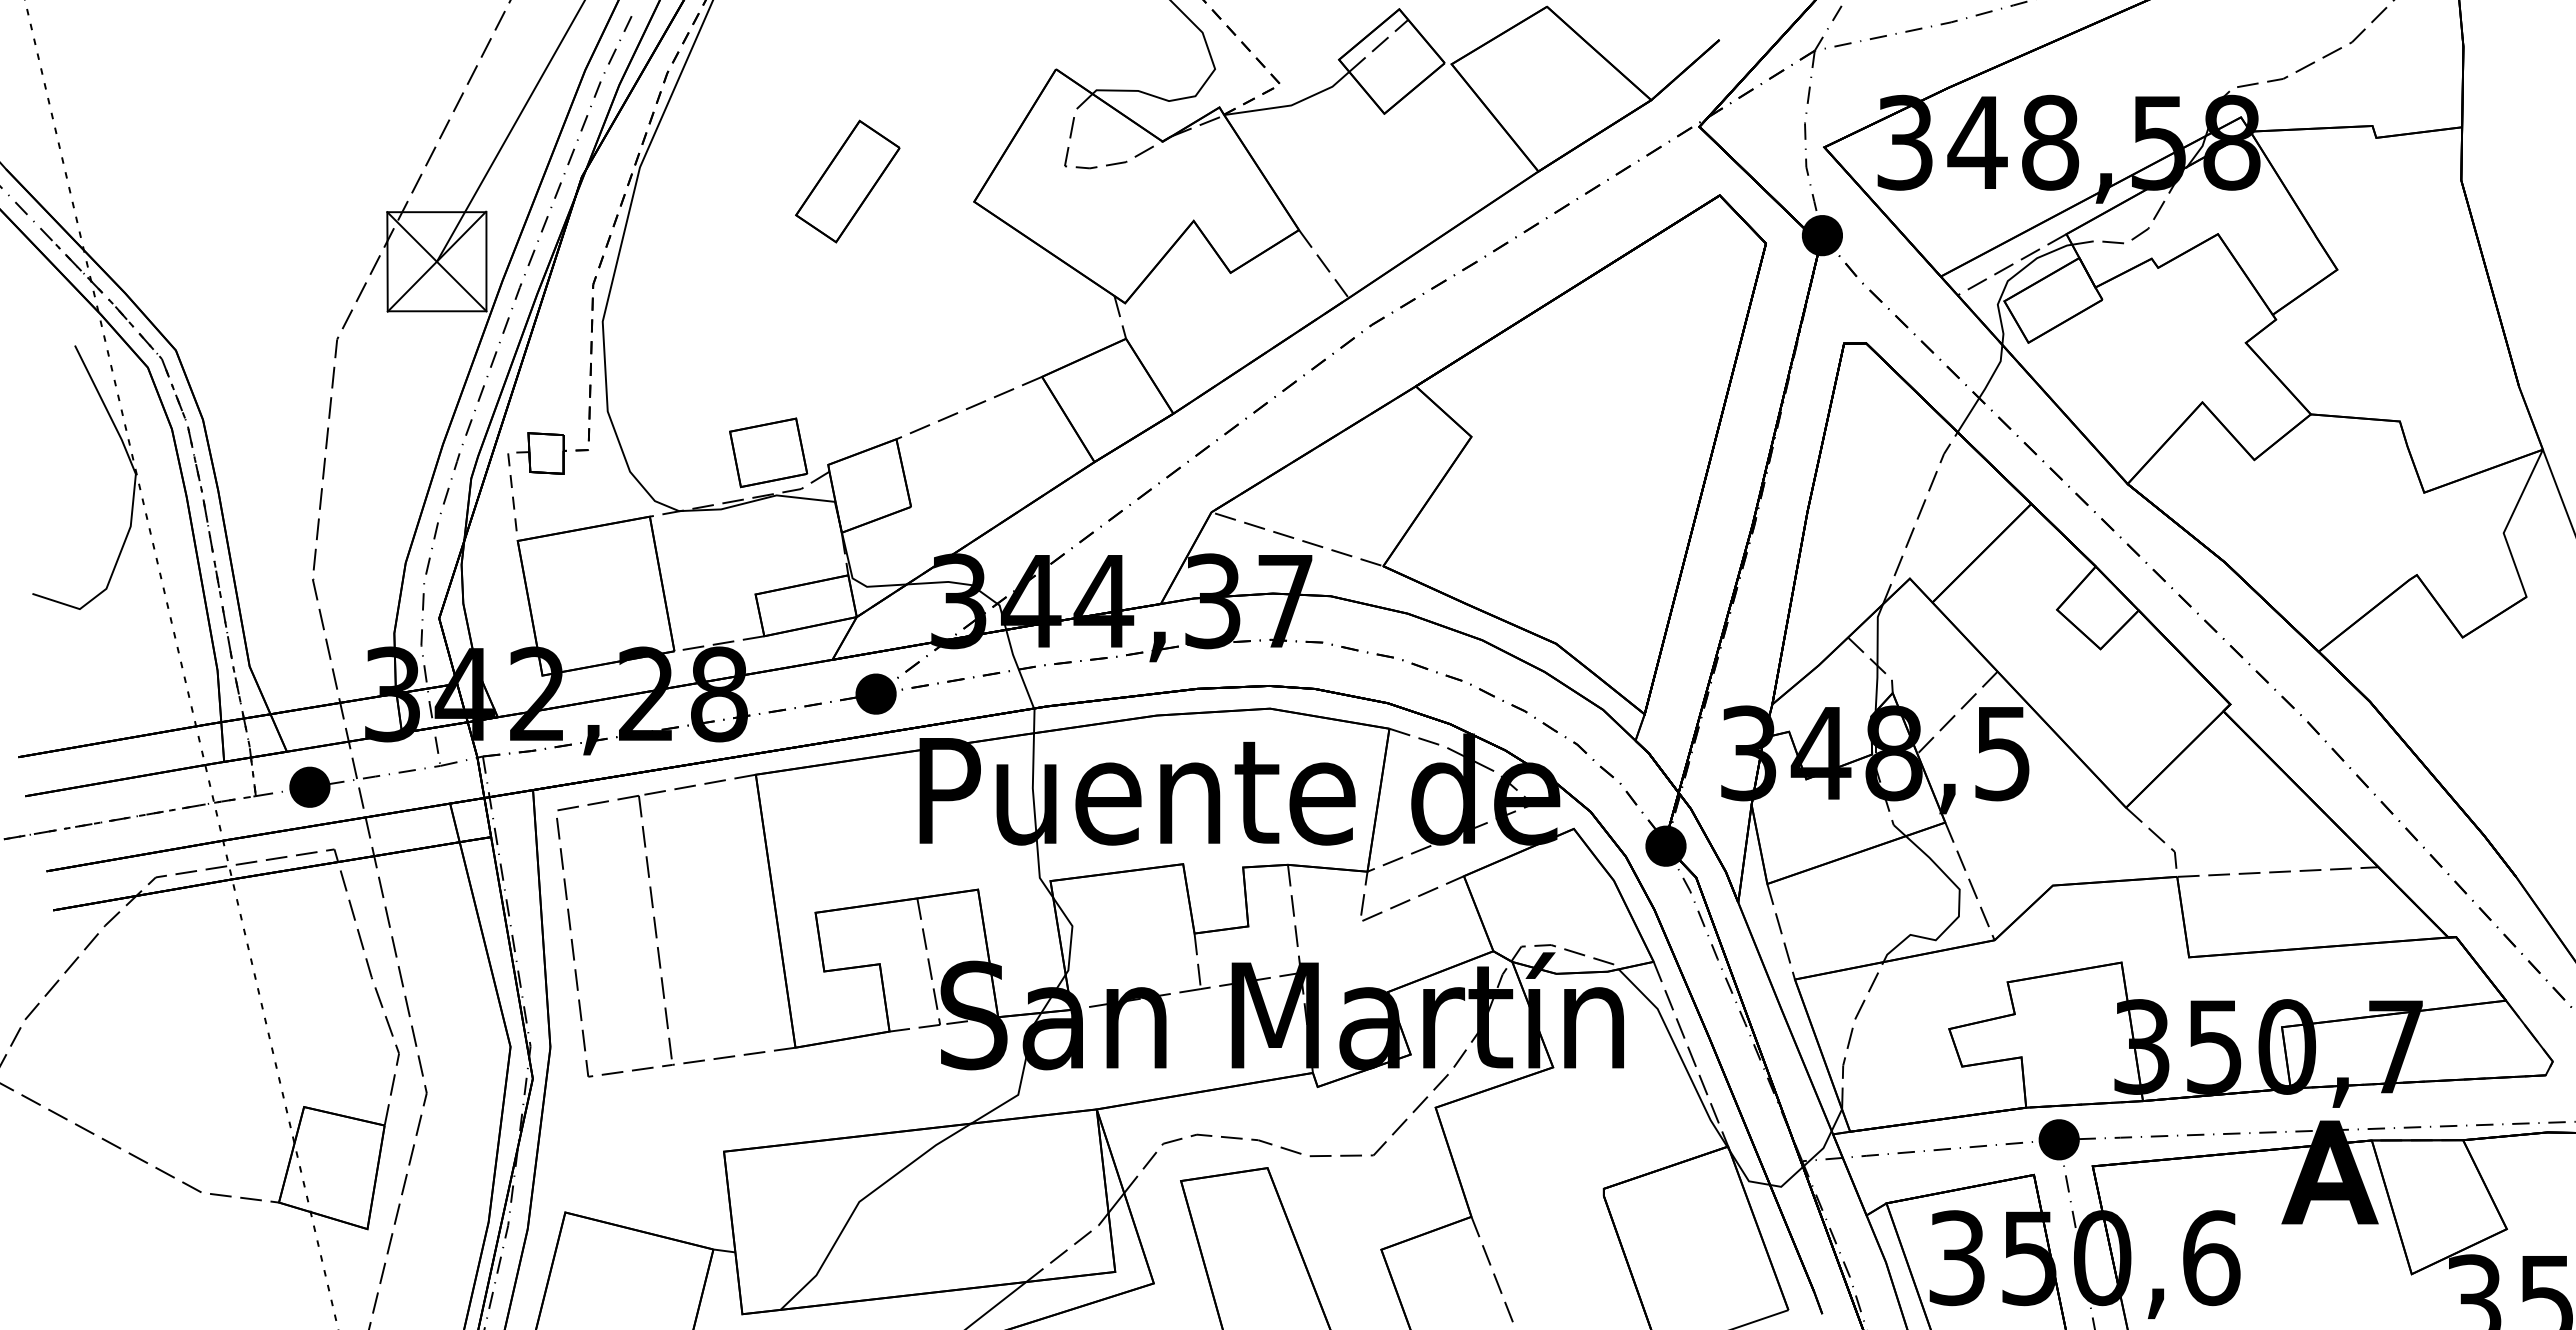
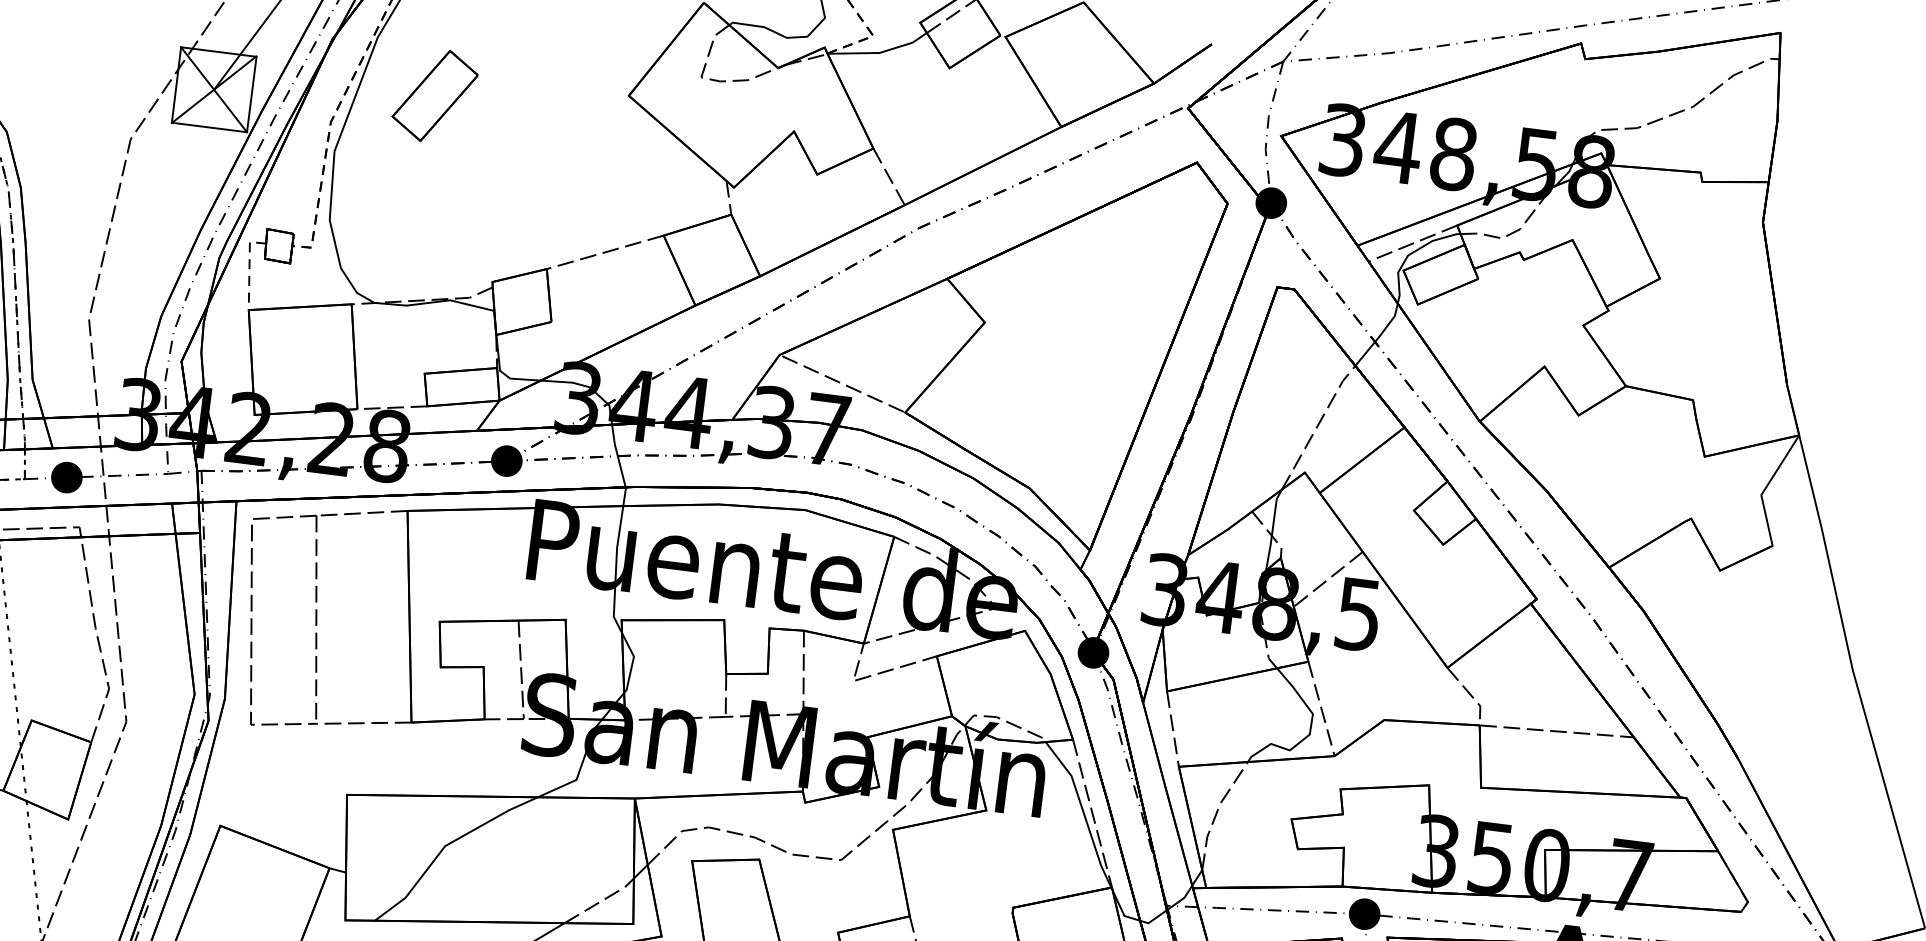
part: (847, 181) -> (434, 95), moved
part: (768, 452) -> (448, 266), removed

